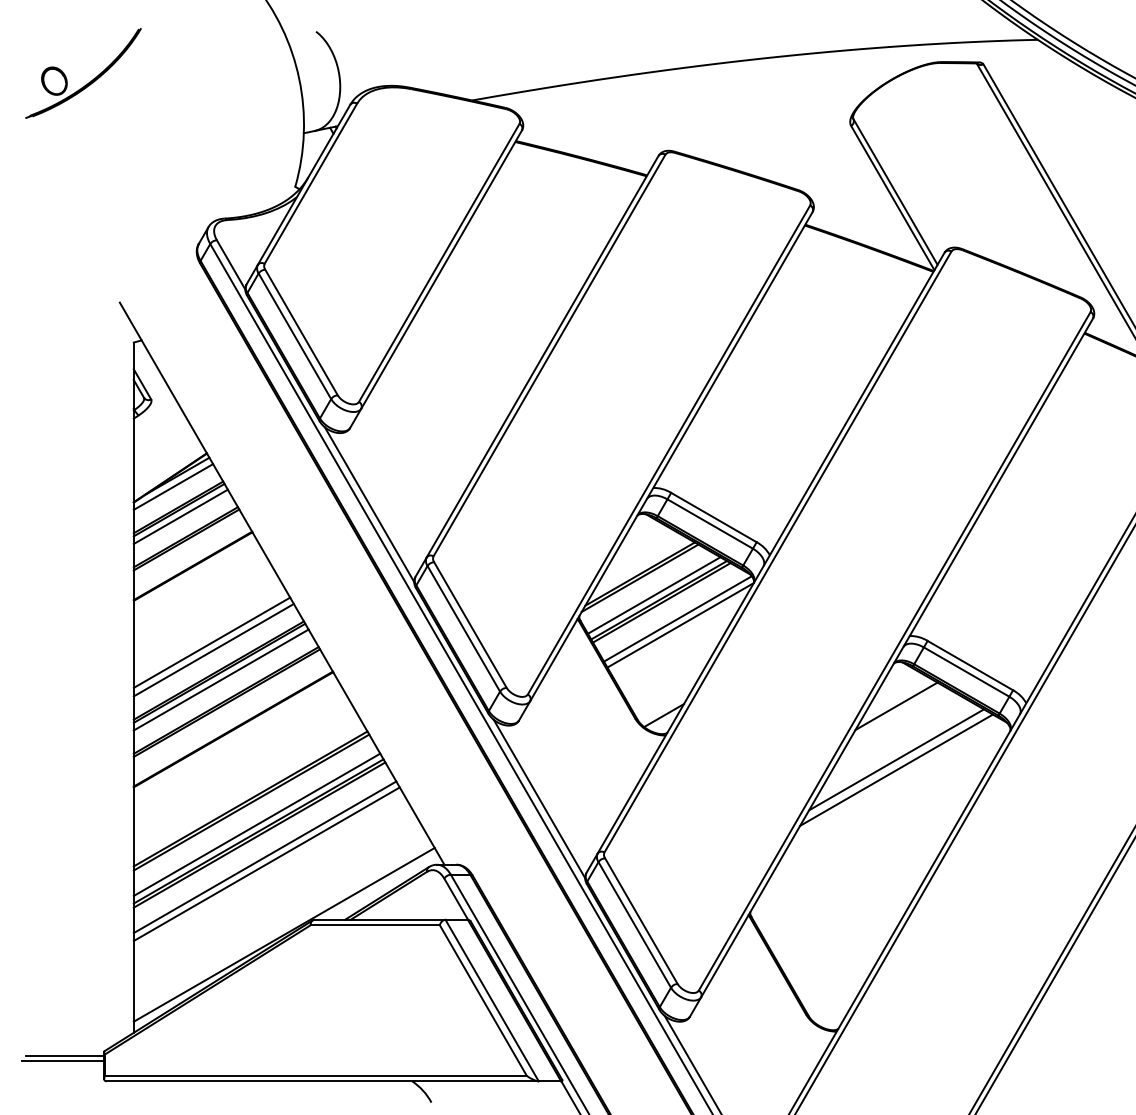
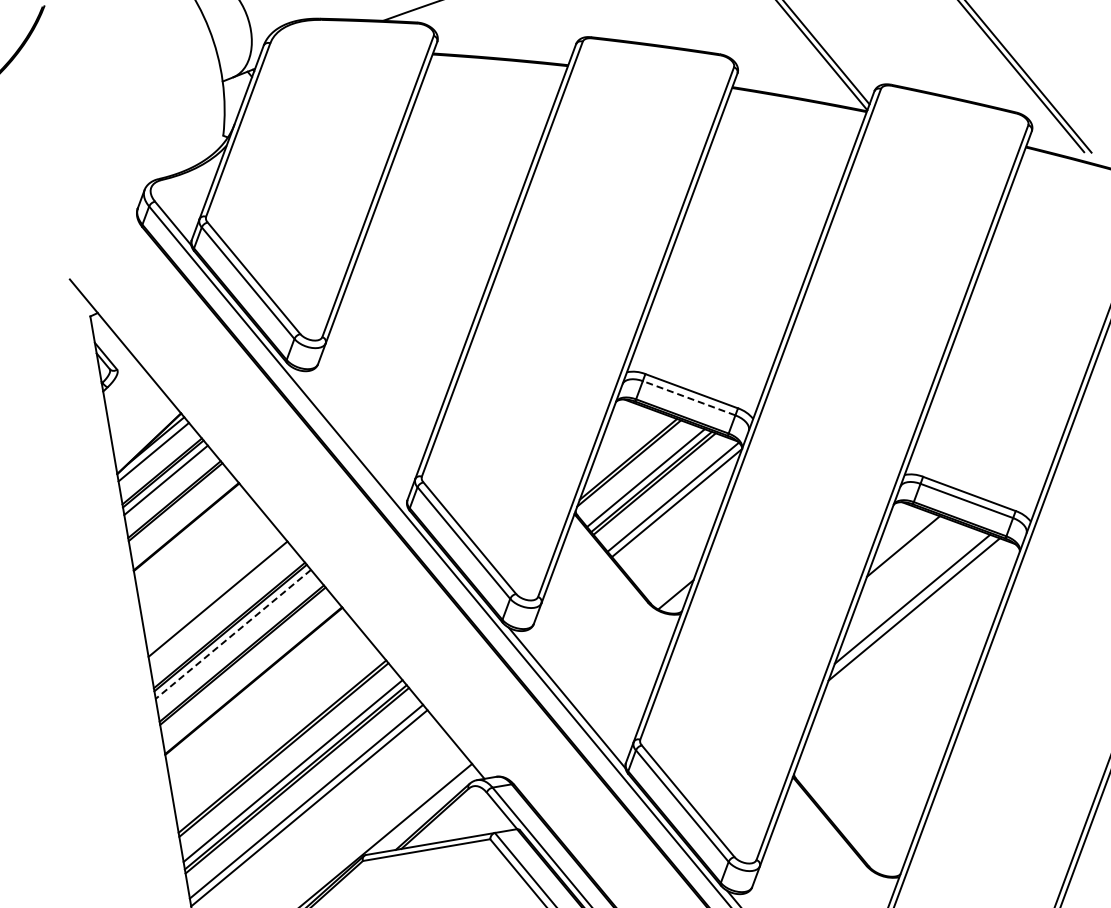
line: (369, 504) -> (349, 436), removed
line: (709, 523) -> (688, 397), solid -> dashed
line: (213, 650) -> (220, 606), removed
line: (221, 680) -> (233, 634), solid -> dashed

